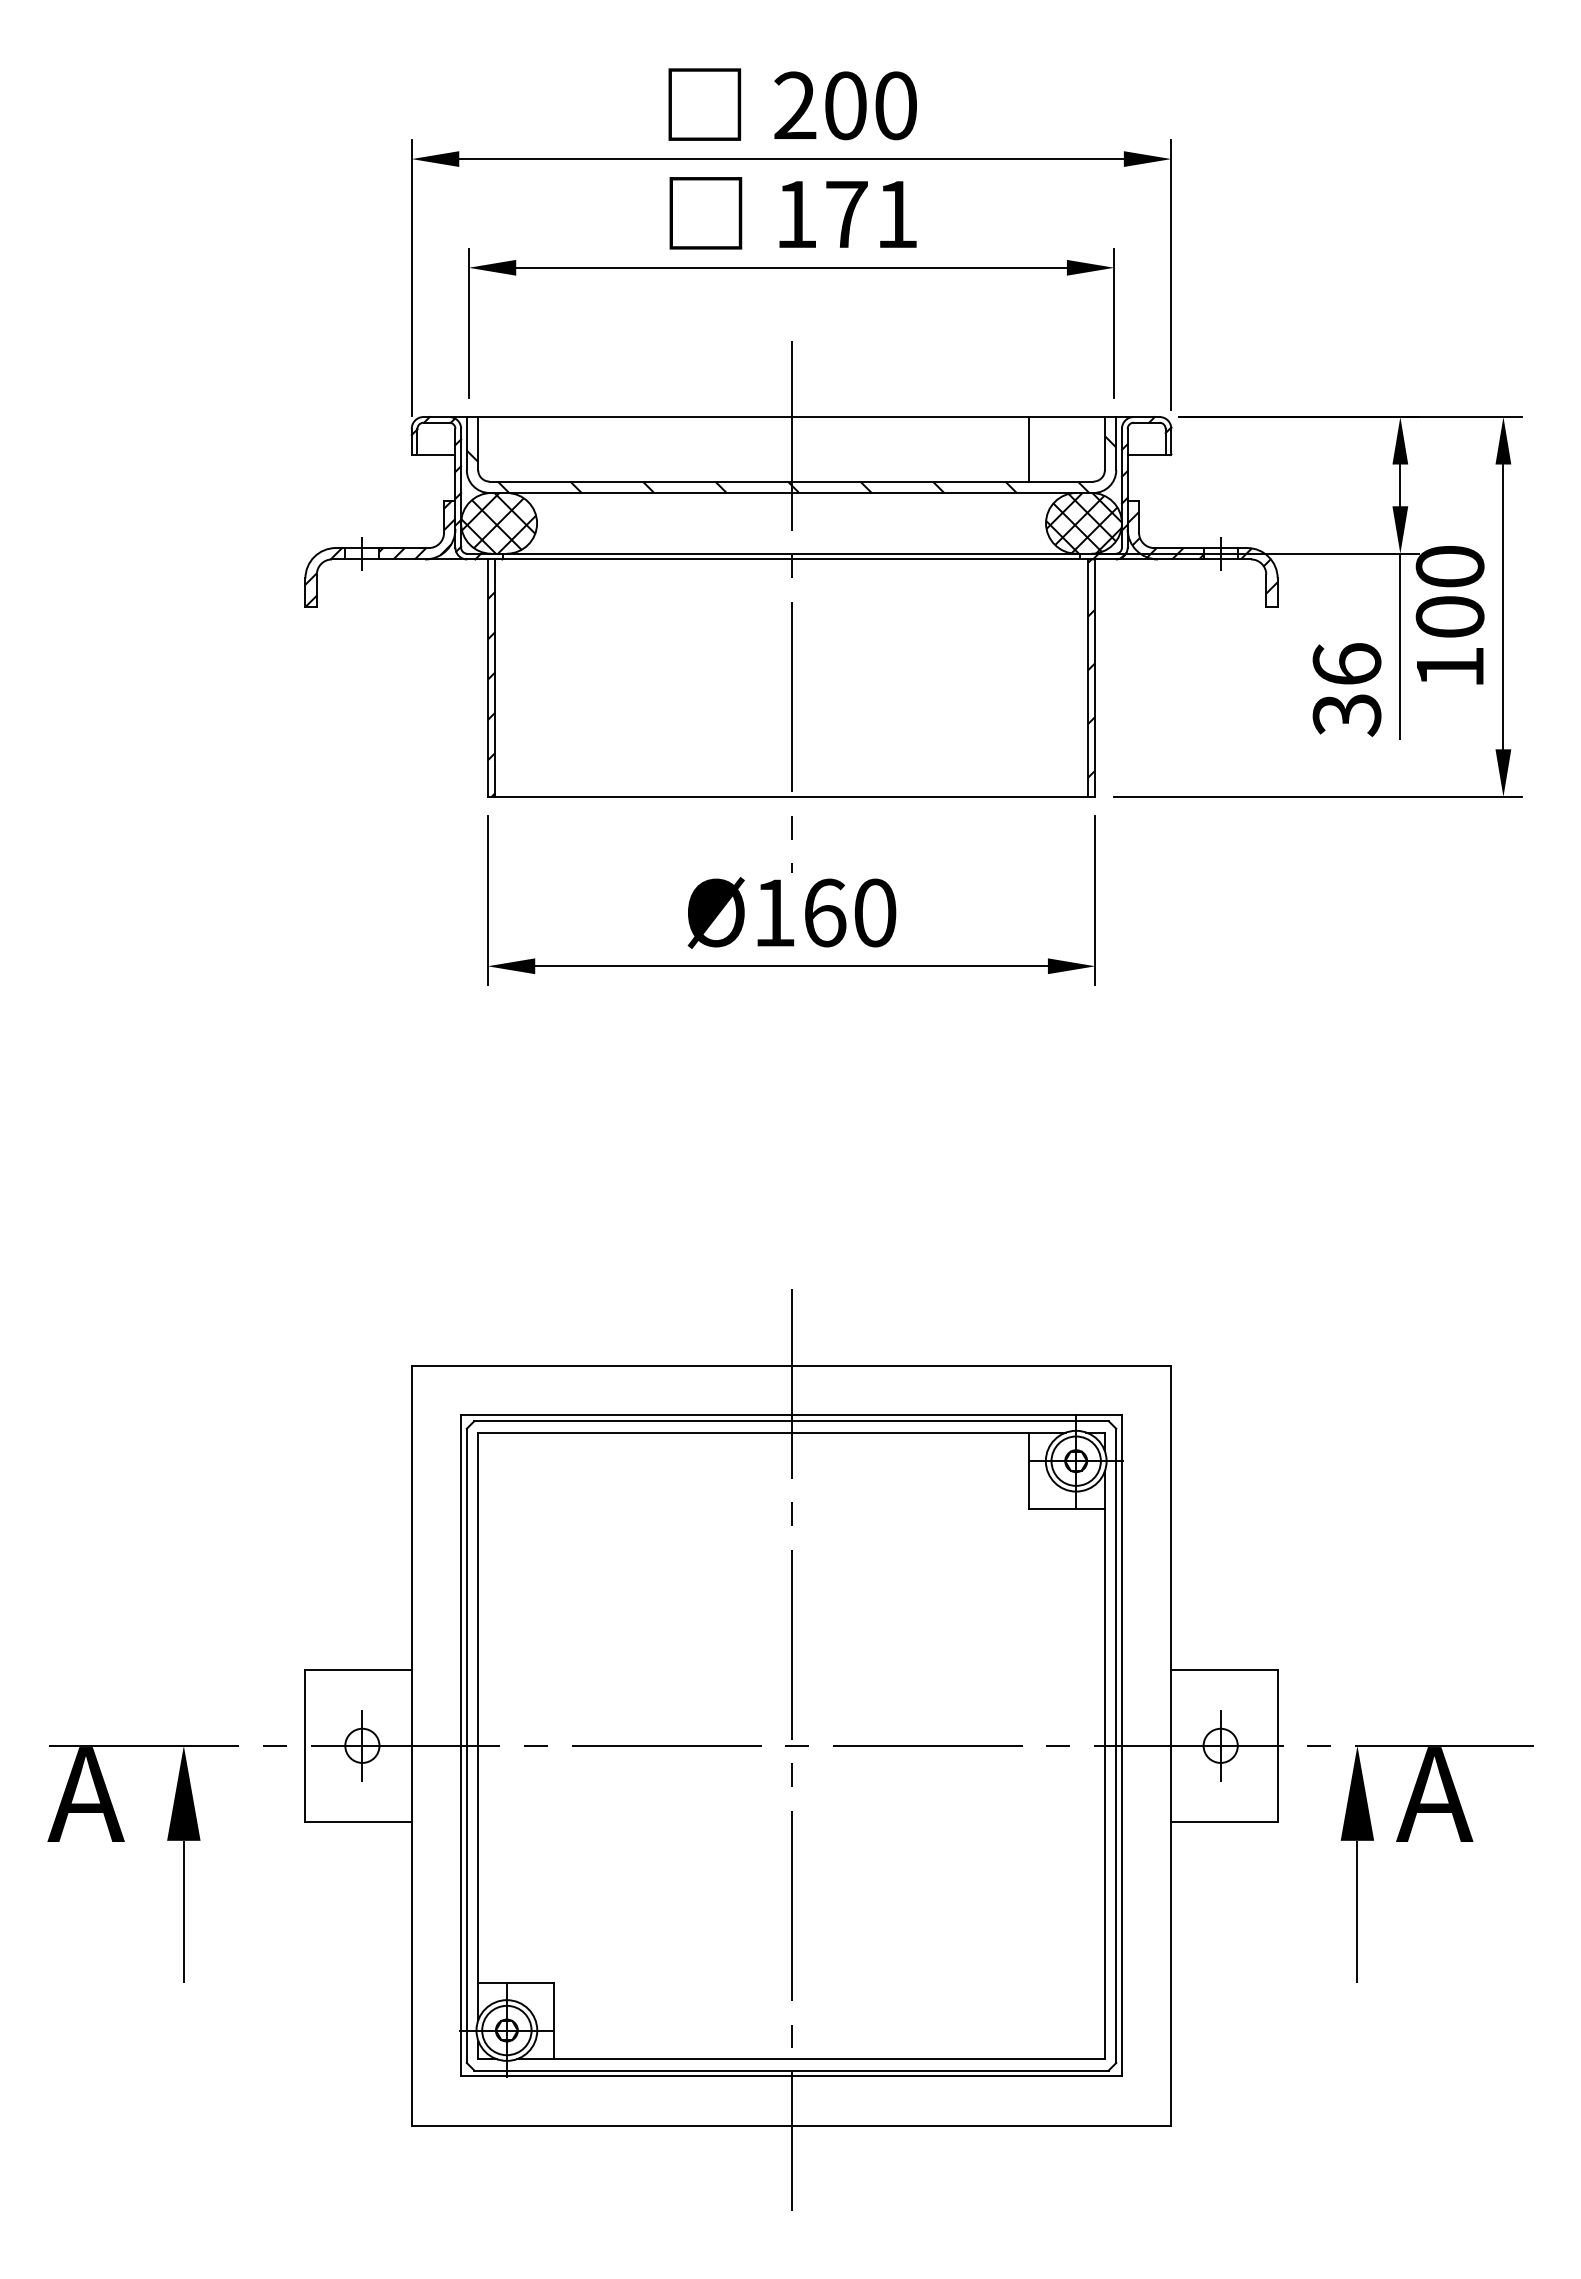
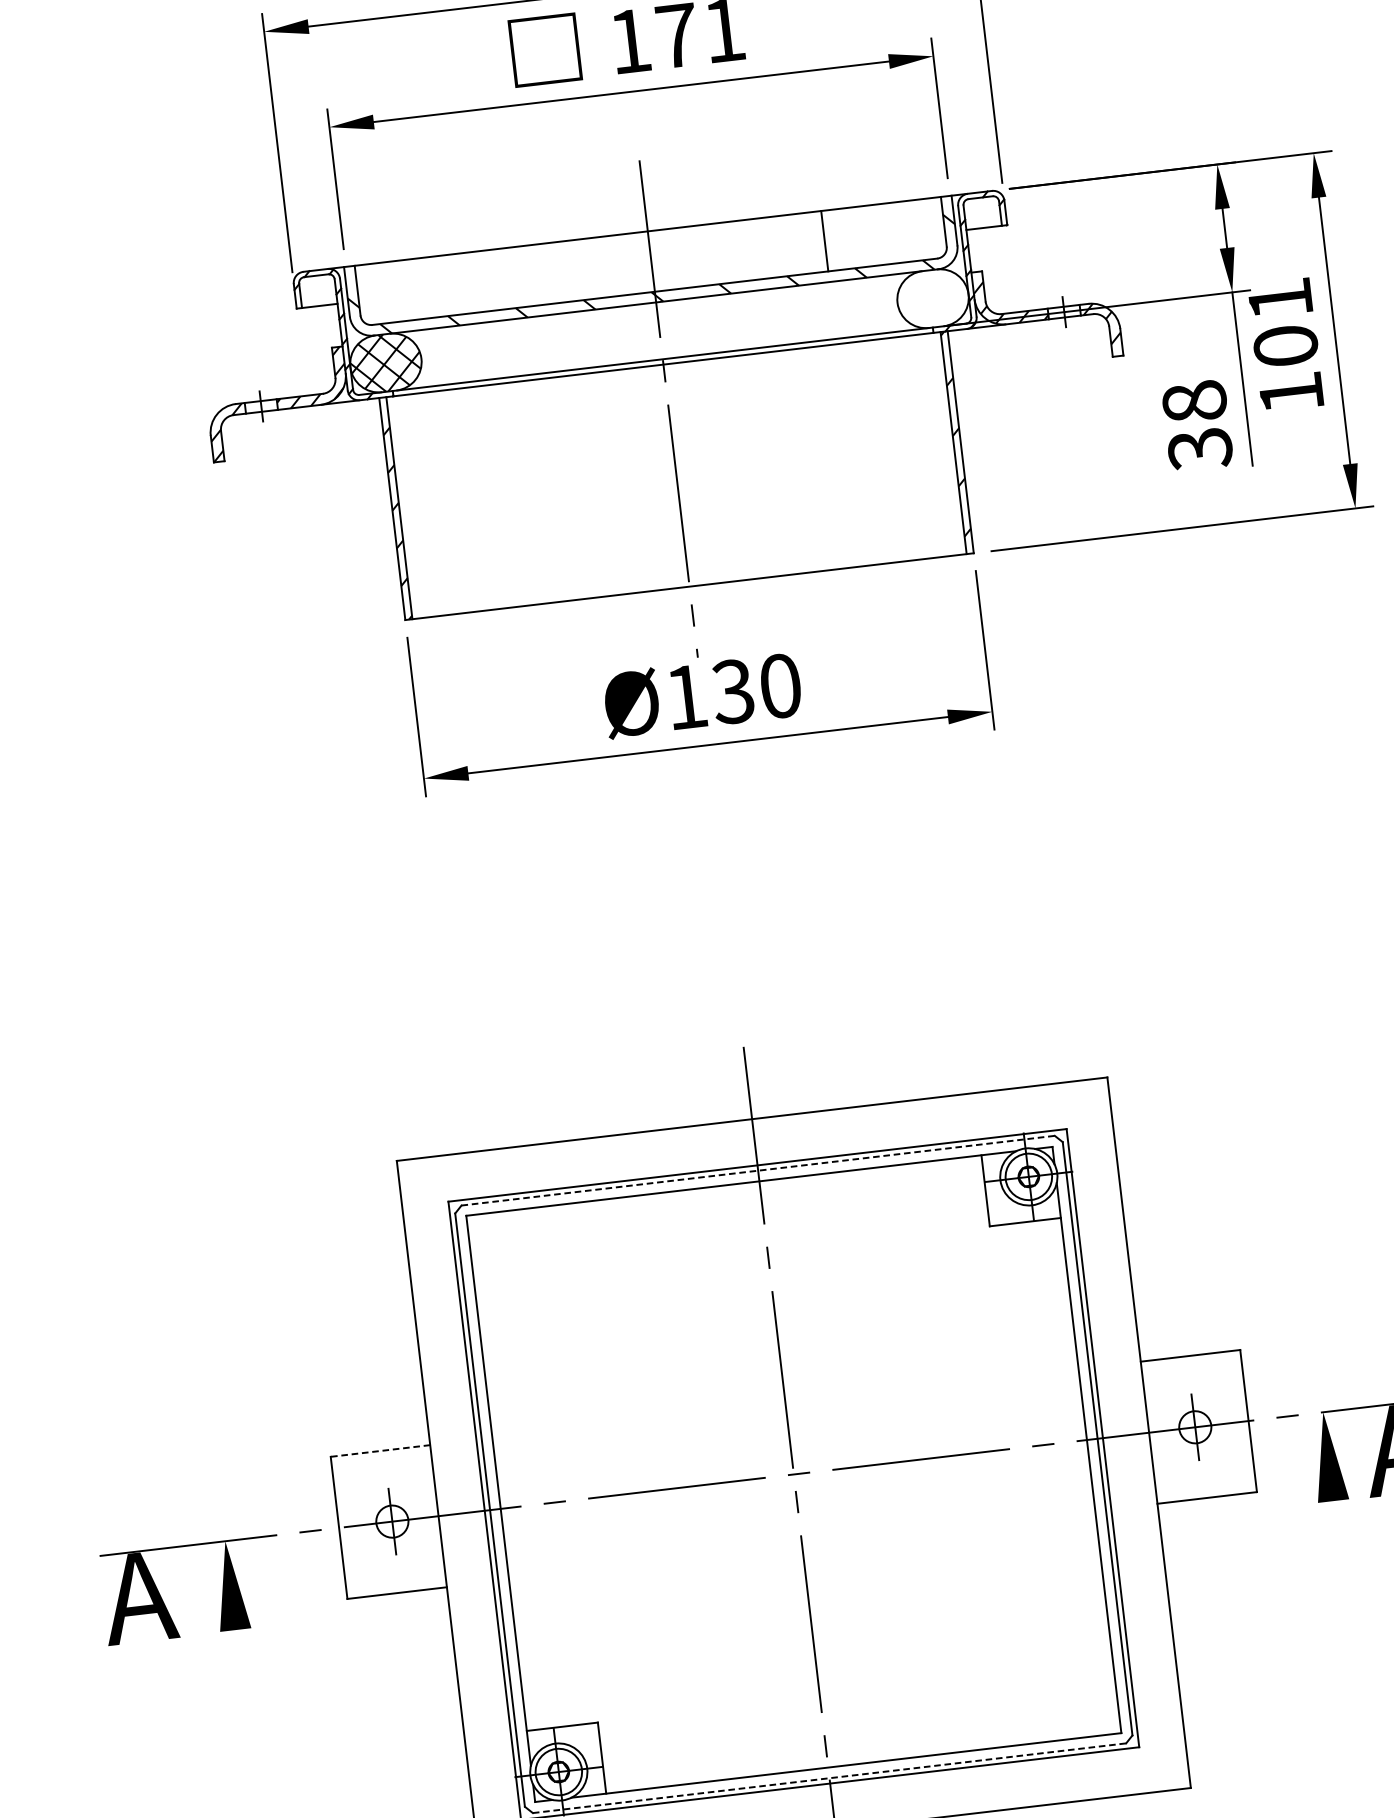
line: (1028, 449) -> (824, 241), moved
hatch: (1083, 522) -> (932, 297), removed
text: (1449, 566) -> (1279, 298), 100 -> 101
text: (1346, 664) -> (1194, 401), 36 -> 38
text: (824, 912) -> (733, 691), Ø160 -> Ø130
line: (792, 1421) -> (759, 1170), solid -> dashed
line: (358, 1669) -> (380, 1450), solid -> dashed
line: (183, 1911) -> (243, 1696), removed
line: (1357, 1911) -> (1341, 1567), removed
line: (792, 2070) -> (830, 1778), solid -> dashed

